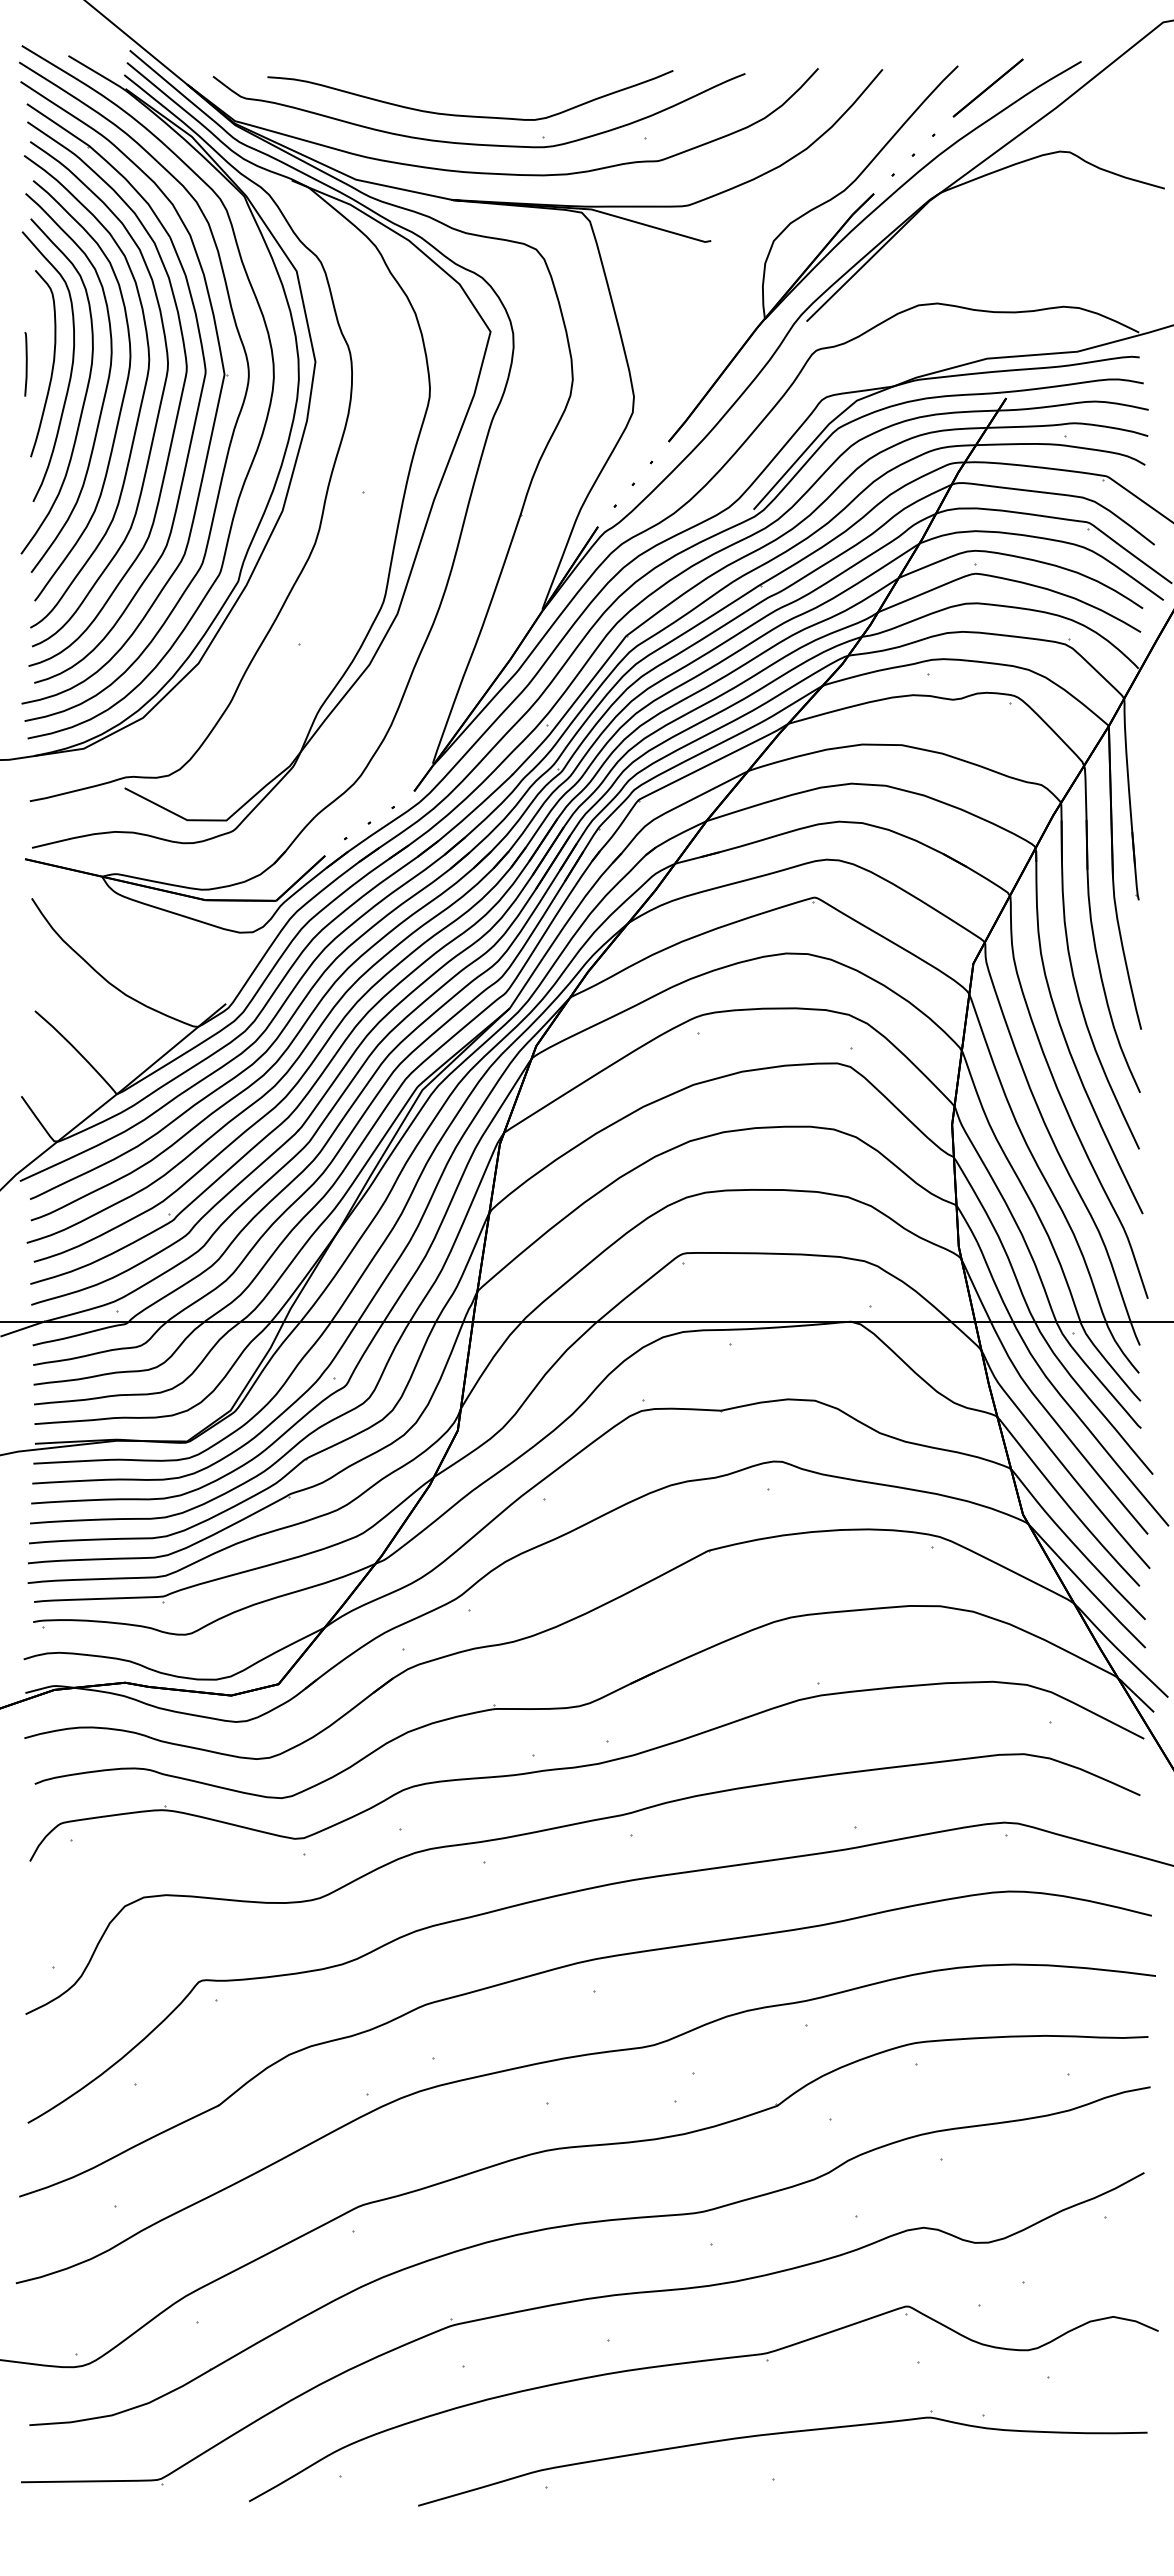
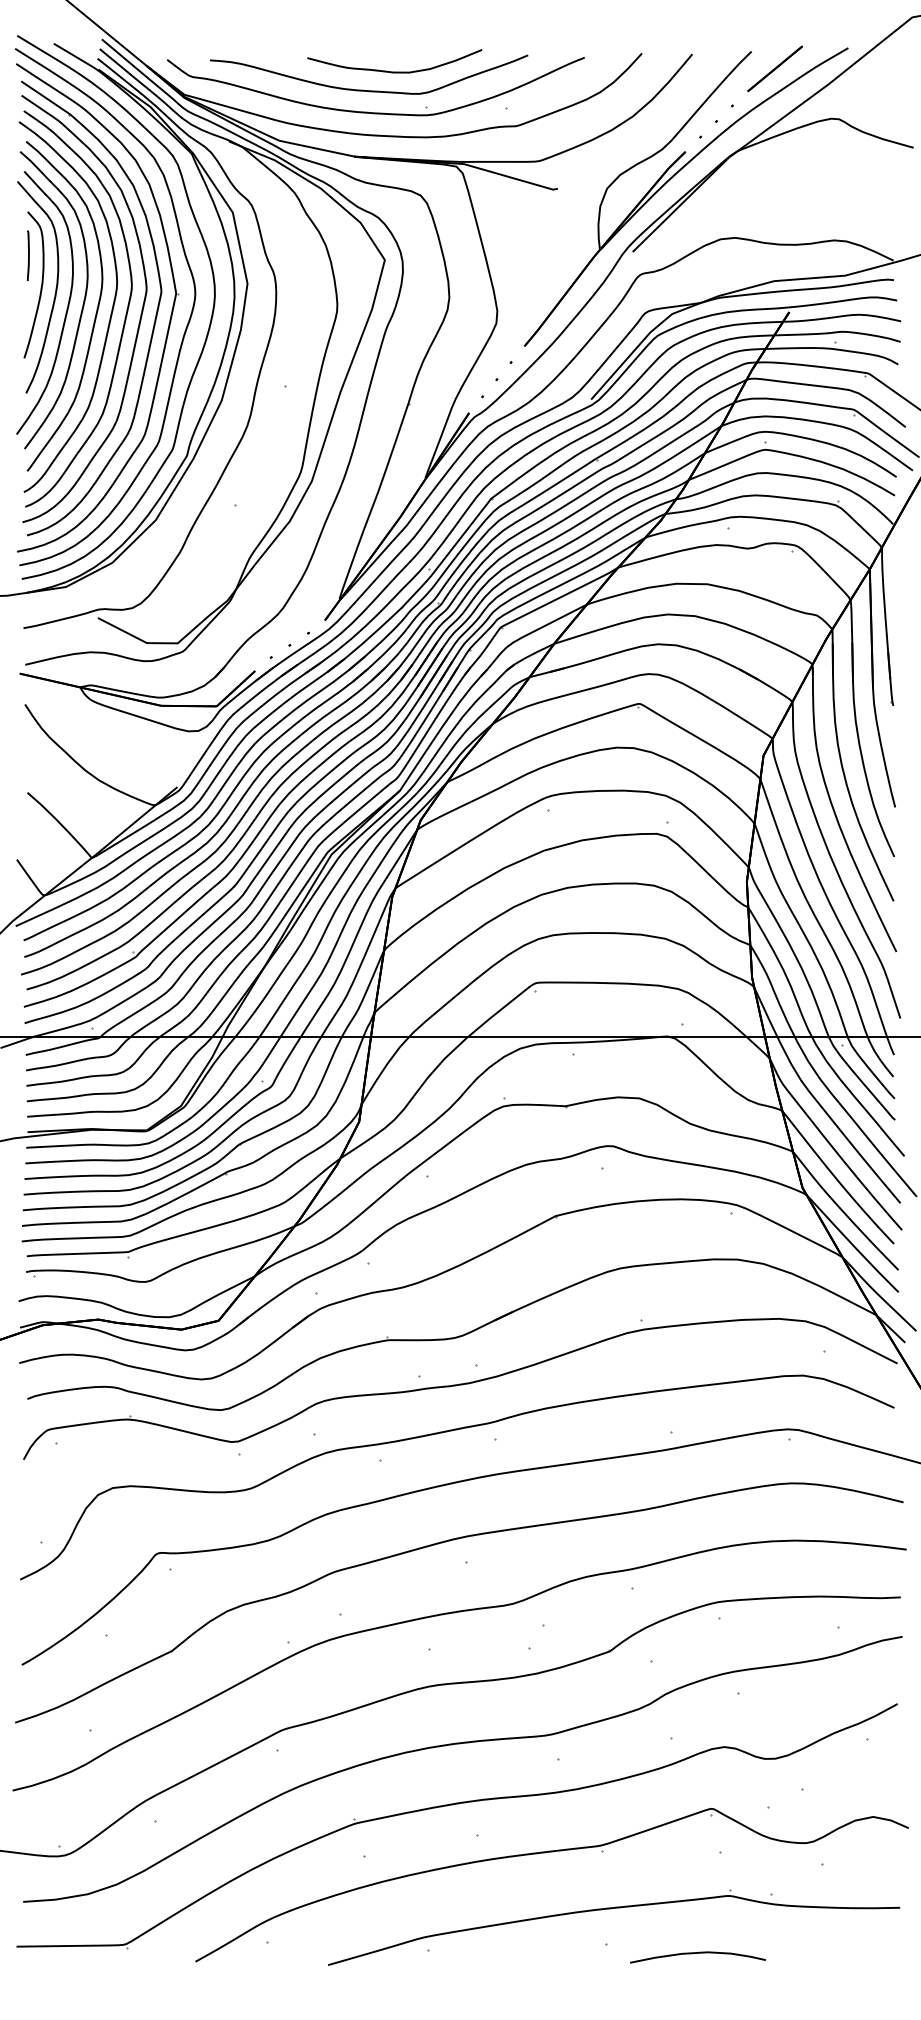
curve: (502, 91) -> (394, 71), added
line: (25, 364) -> (27, 255), moved
curve: (889, 2491) -> (697, 1953), added

